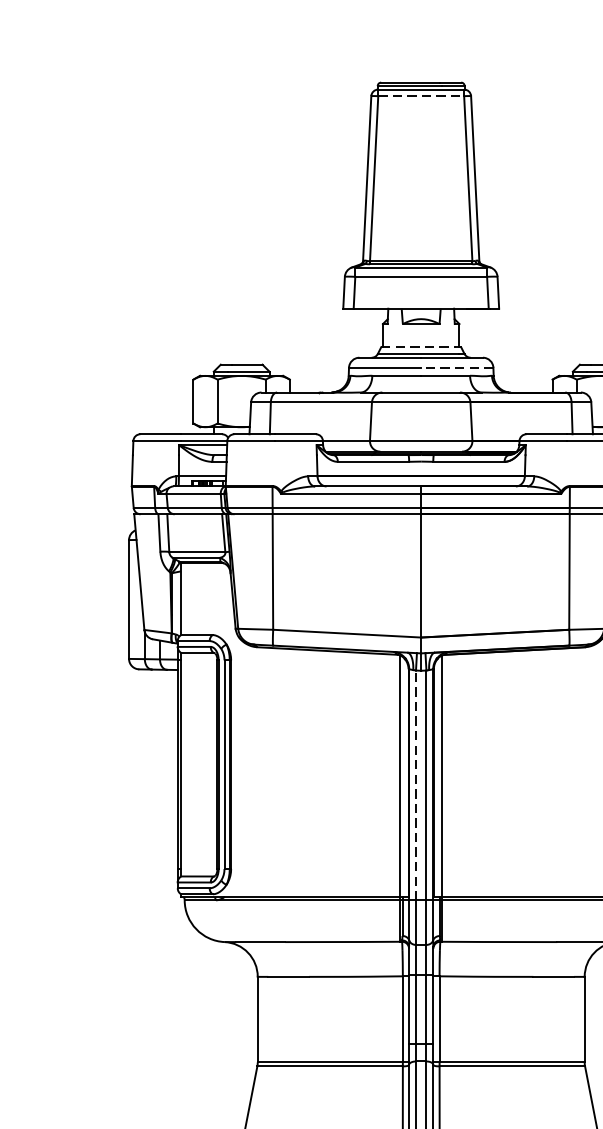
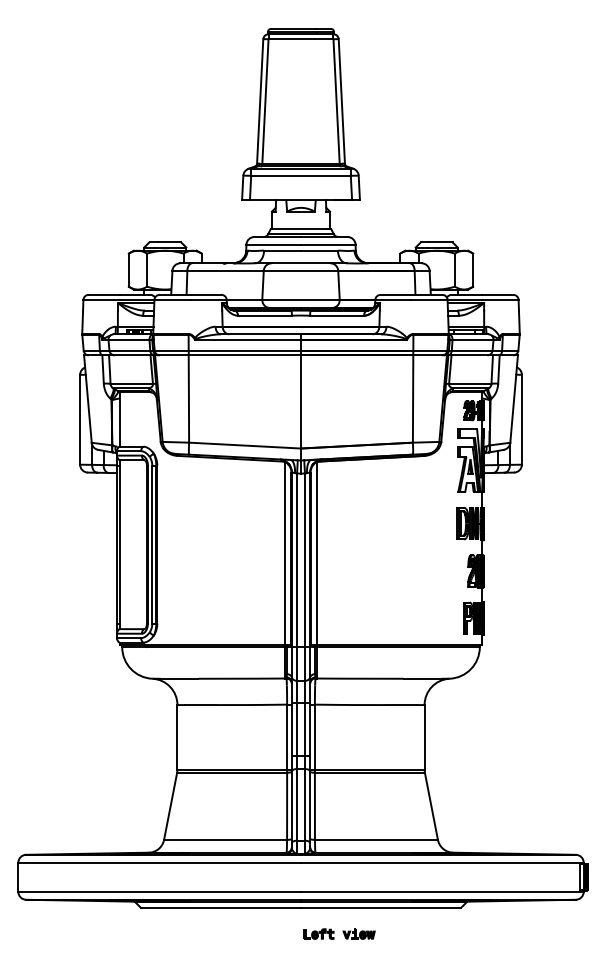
line: (421, 96) -> (301, 39), dashed -> solid
line: (419, 347) -> (299, 229), dashed -> solid
line: (456, 367) -> (327, 244), dashed -> solid
line: (416, 785) -> (297, 560), dashed -> solid

